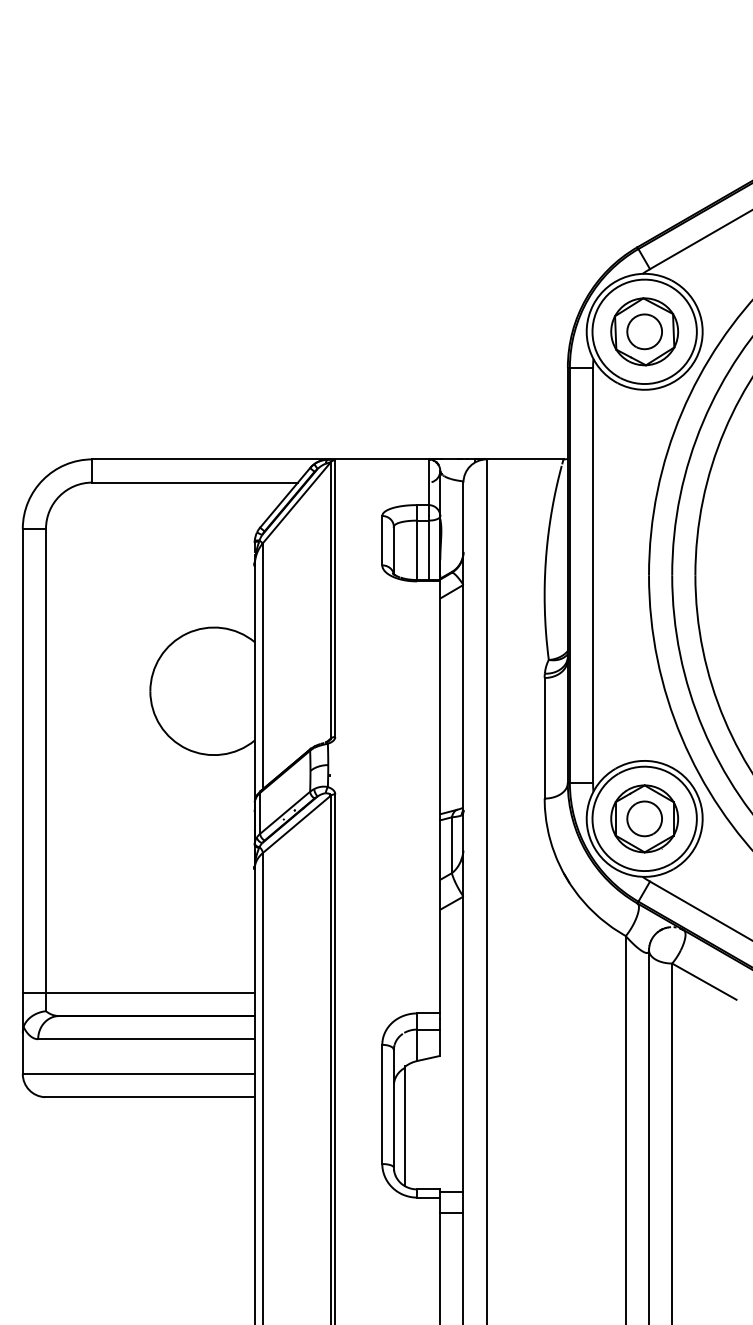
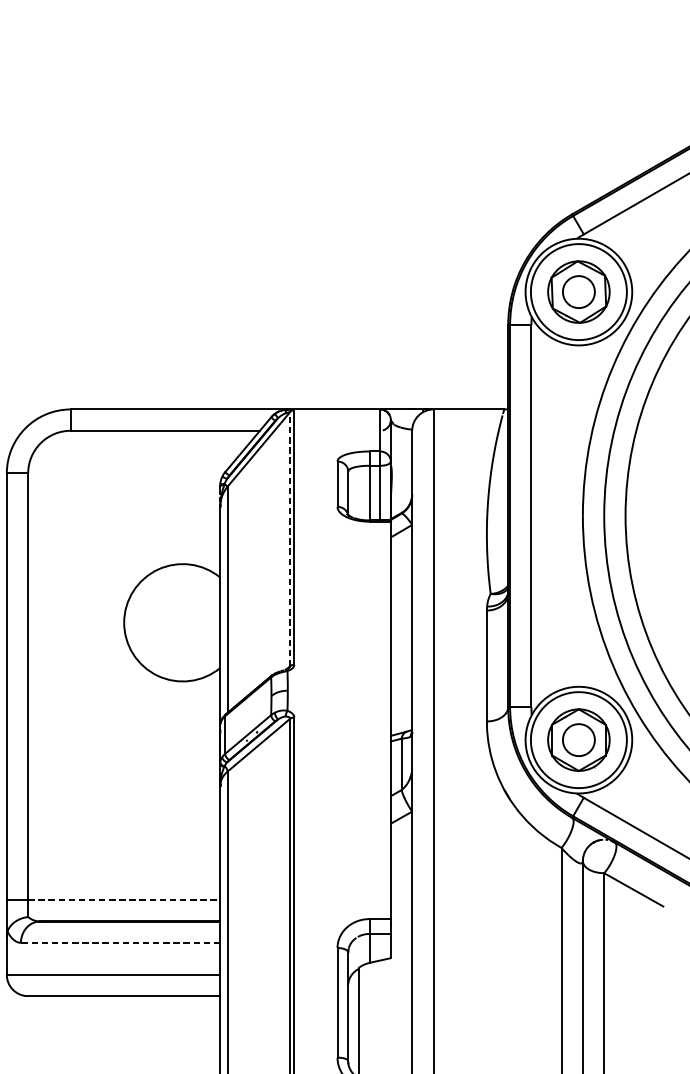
line: (330, 599) -> (289, 538), solid -> dashed
line: (150, 992) -> (124, 899), solid -> dashed
line: (145, 1039) -> (119, 943), solid -> dashed

